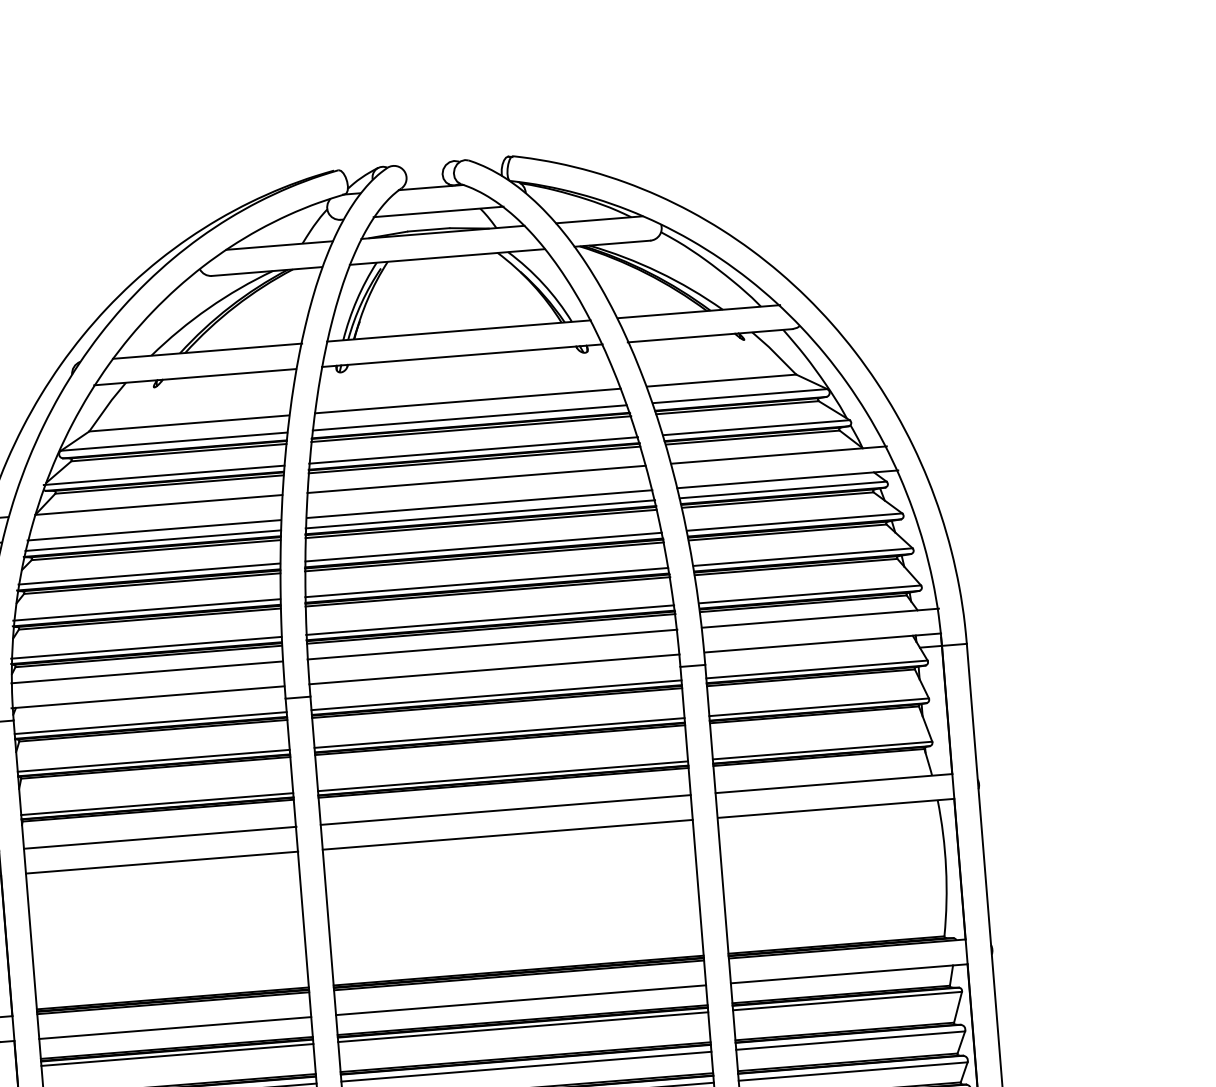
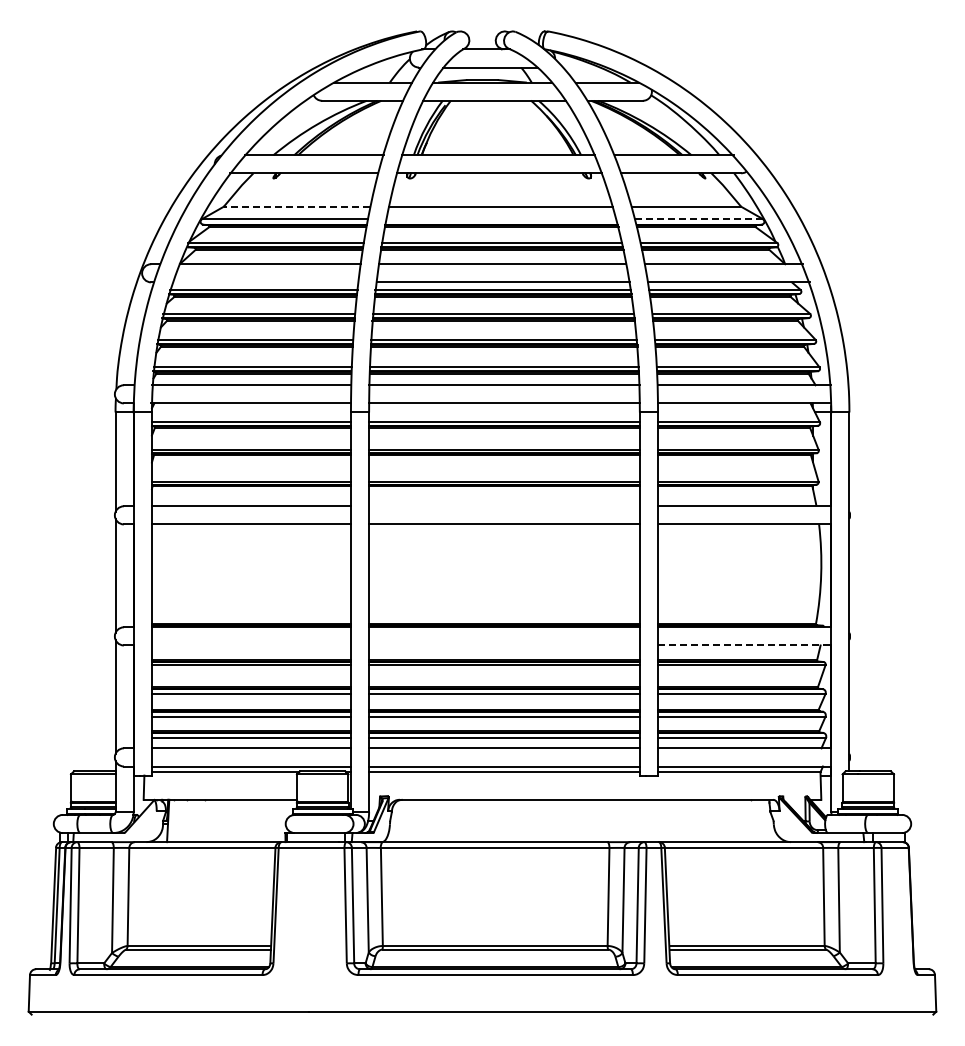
line: (740, 396) -> (699, 219), solid -> dashed
line: (470, 418) -> (501, 219), removed
line: (188, 423) -> (296, 206), solid -> dashed
line: (154, 530) -> (265, 282), removed
line: (505, 810) -> (504, 506), removed
line: (849, 973) -> (744, 645), solid -> dashed
line: (521, 1000) -> (504, 645), removed
line: (173, 1028) -> (250, 645), removed

